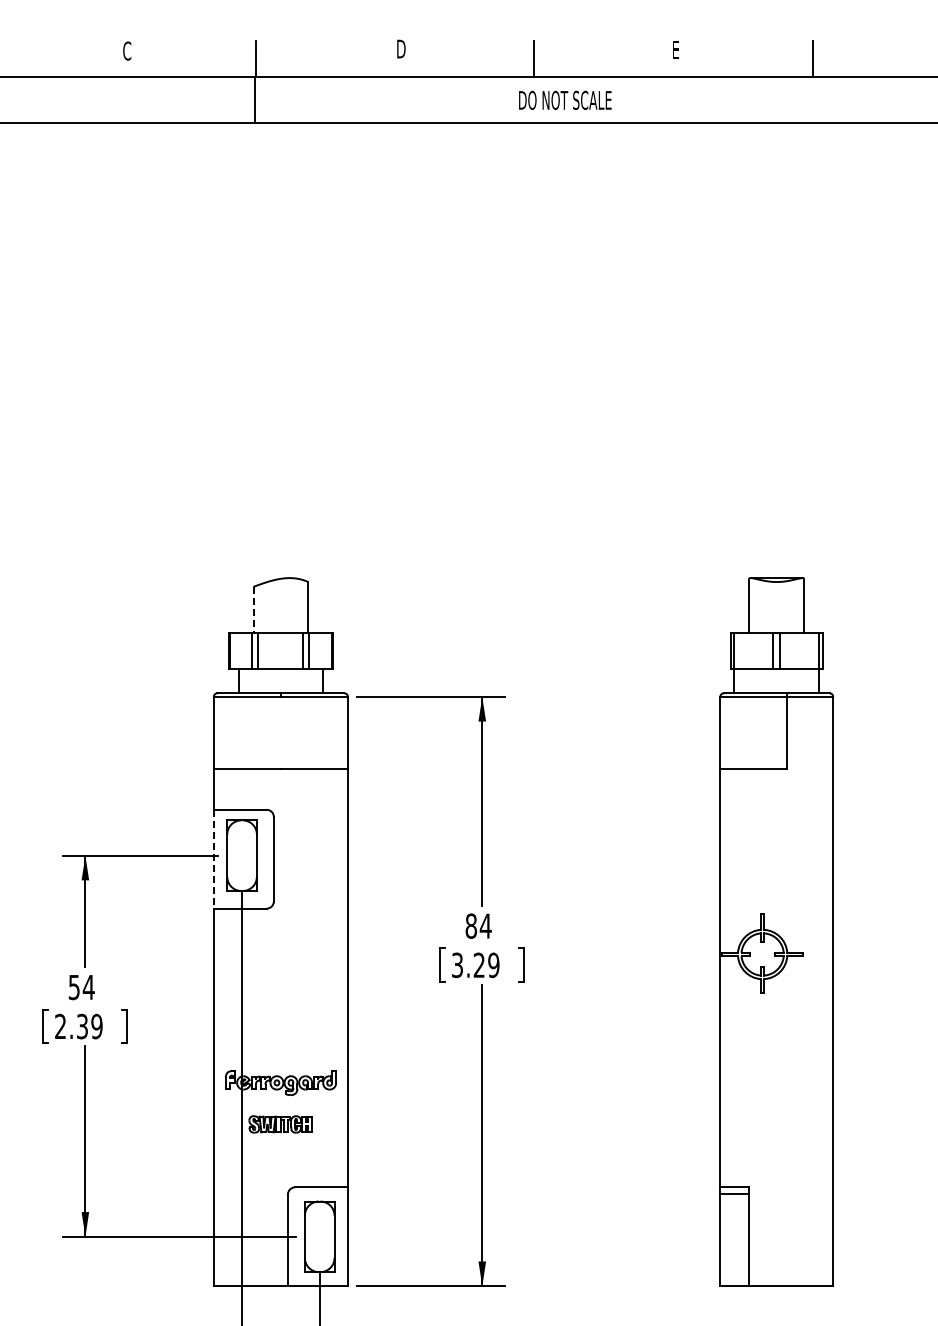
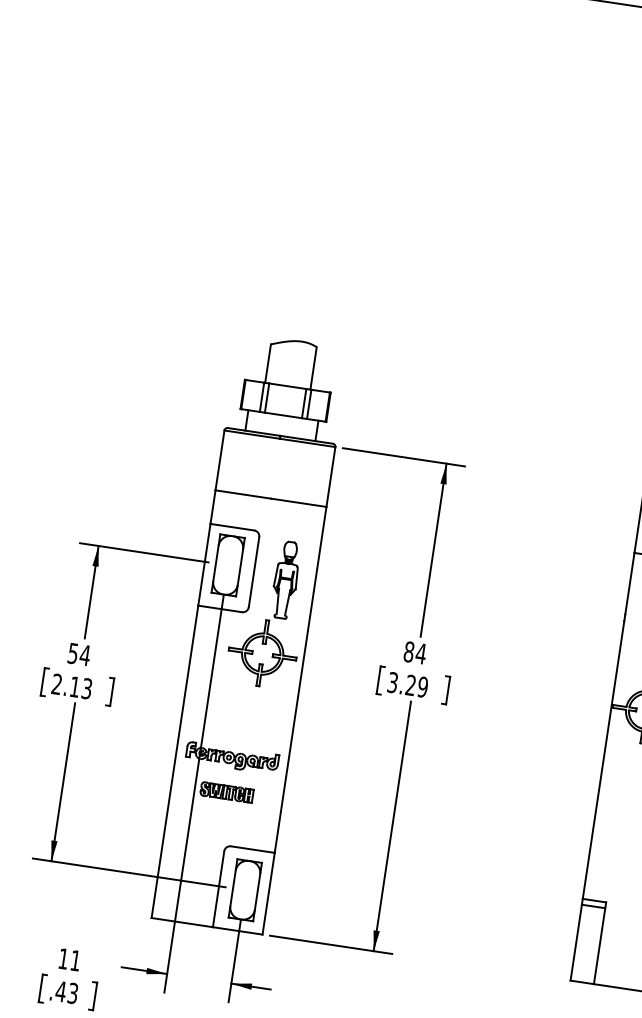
line: (253, 610) -> (267, 363), dashed -> solid
line: (213, 859) -> (204, 565), dashed -> solid
part: (304, 906) -> (273, 615), added
text: (89, 1026) -> (80, 687), 2.39 -> 2.13

